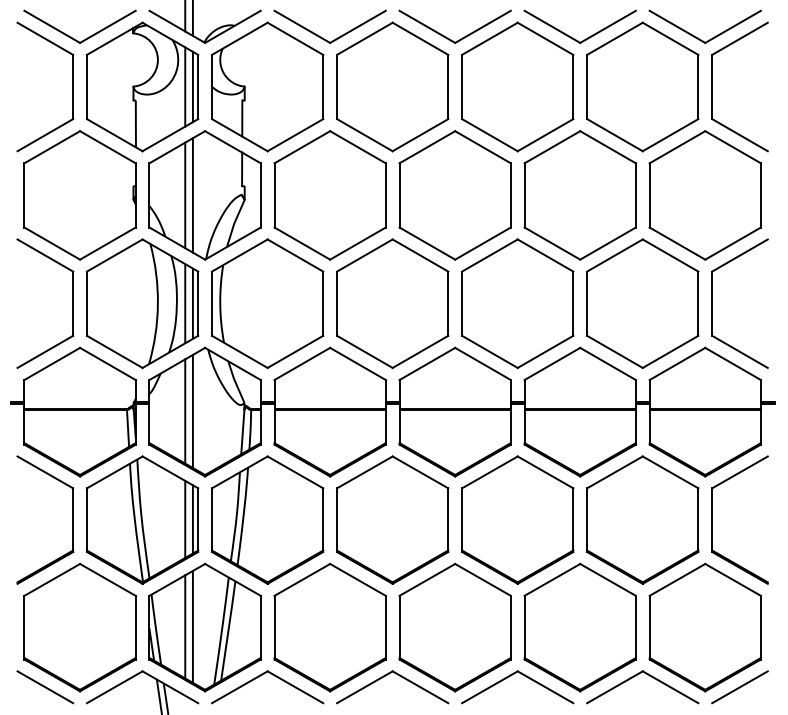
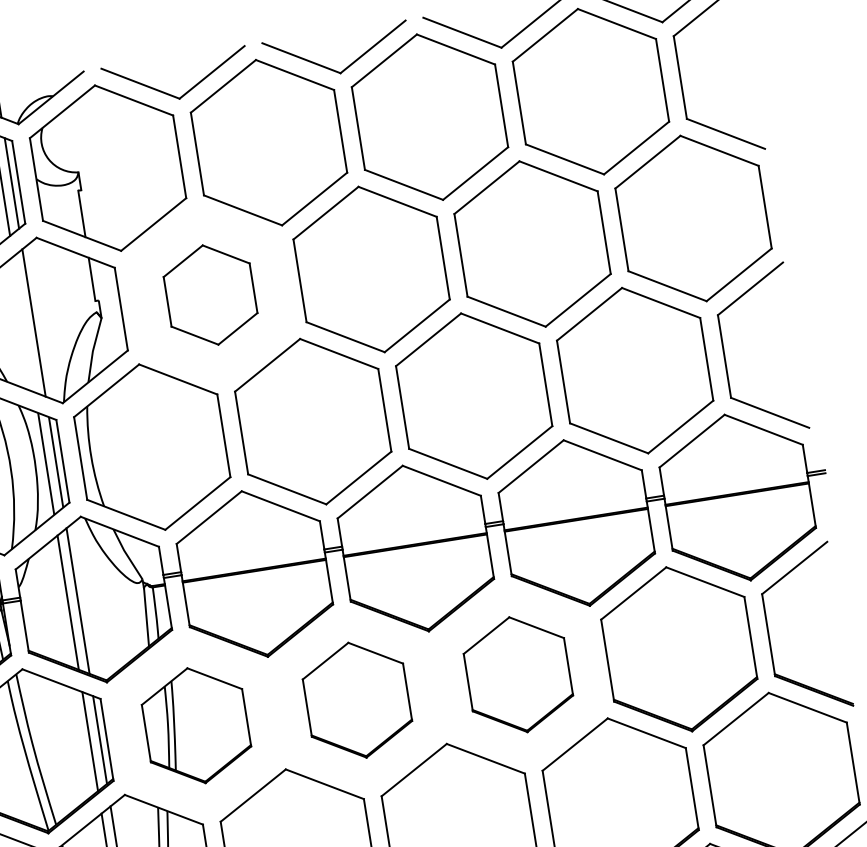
line: (185, 195) -> (24, 324), removed
part: (329, 195) -> (209, 295), size x0.6
part: (267, 519) -> (196, 724), size x0.7
part: (392, 519) -> (356, 699), size x0.7
part: (517, 519) -> (517, 673), size x0.7

